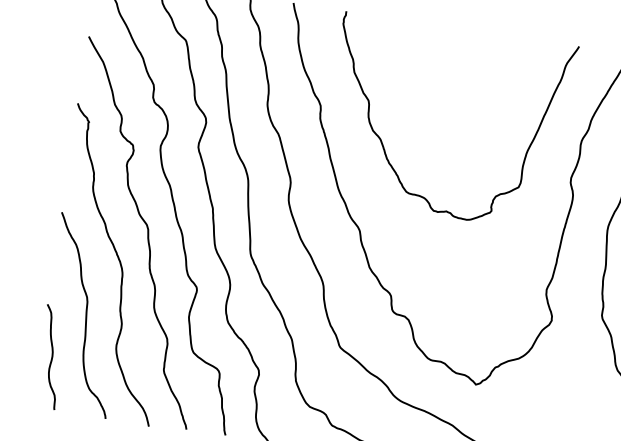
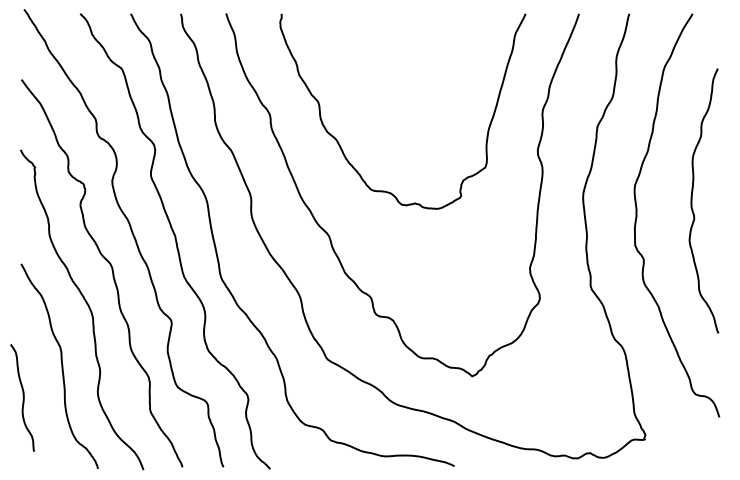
curve: (52, 356) -> (23, 397), moved

